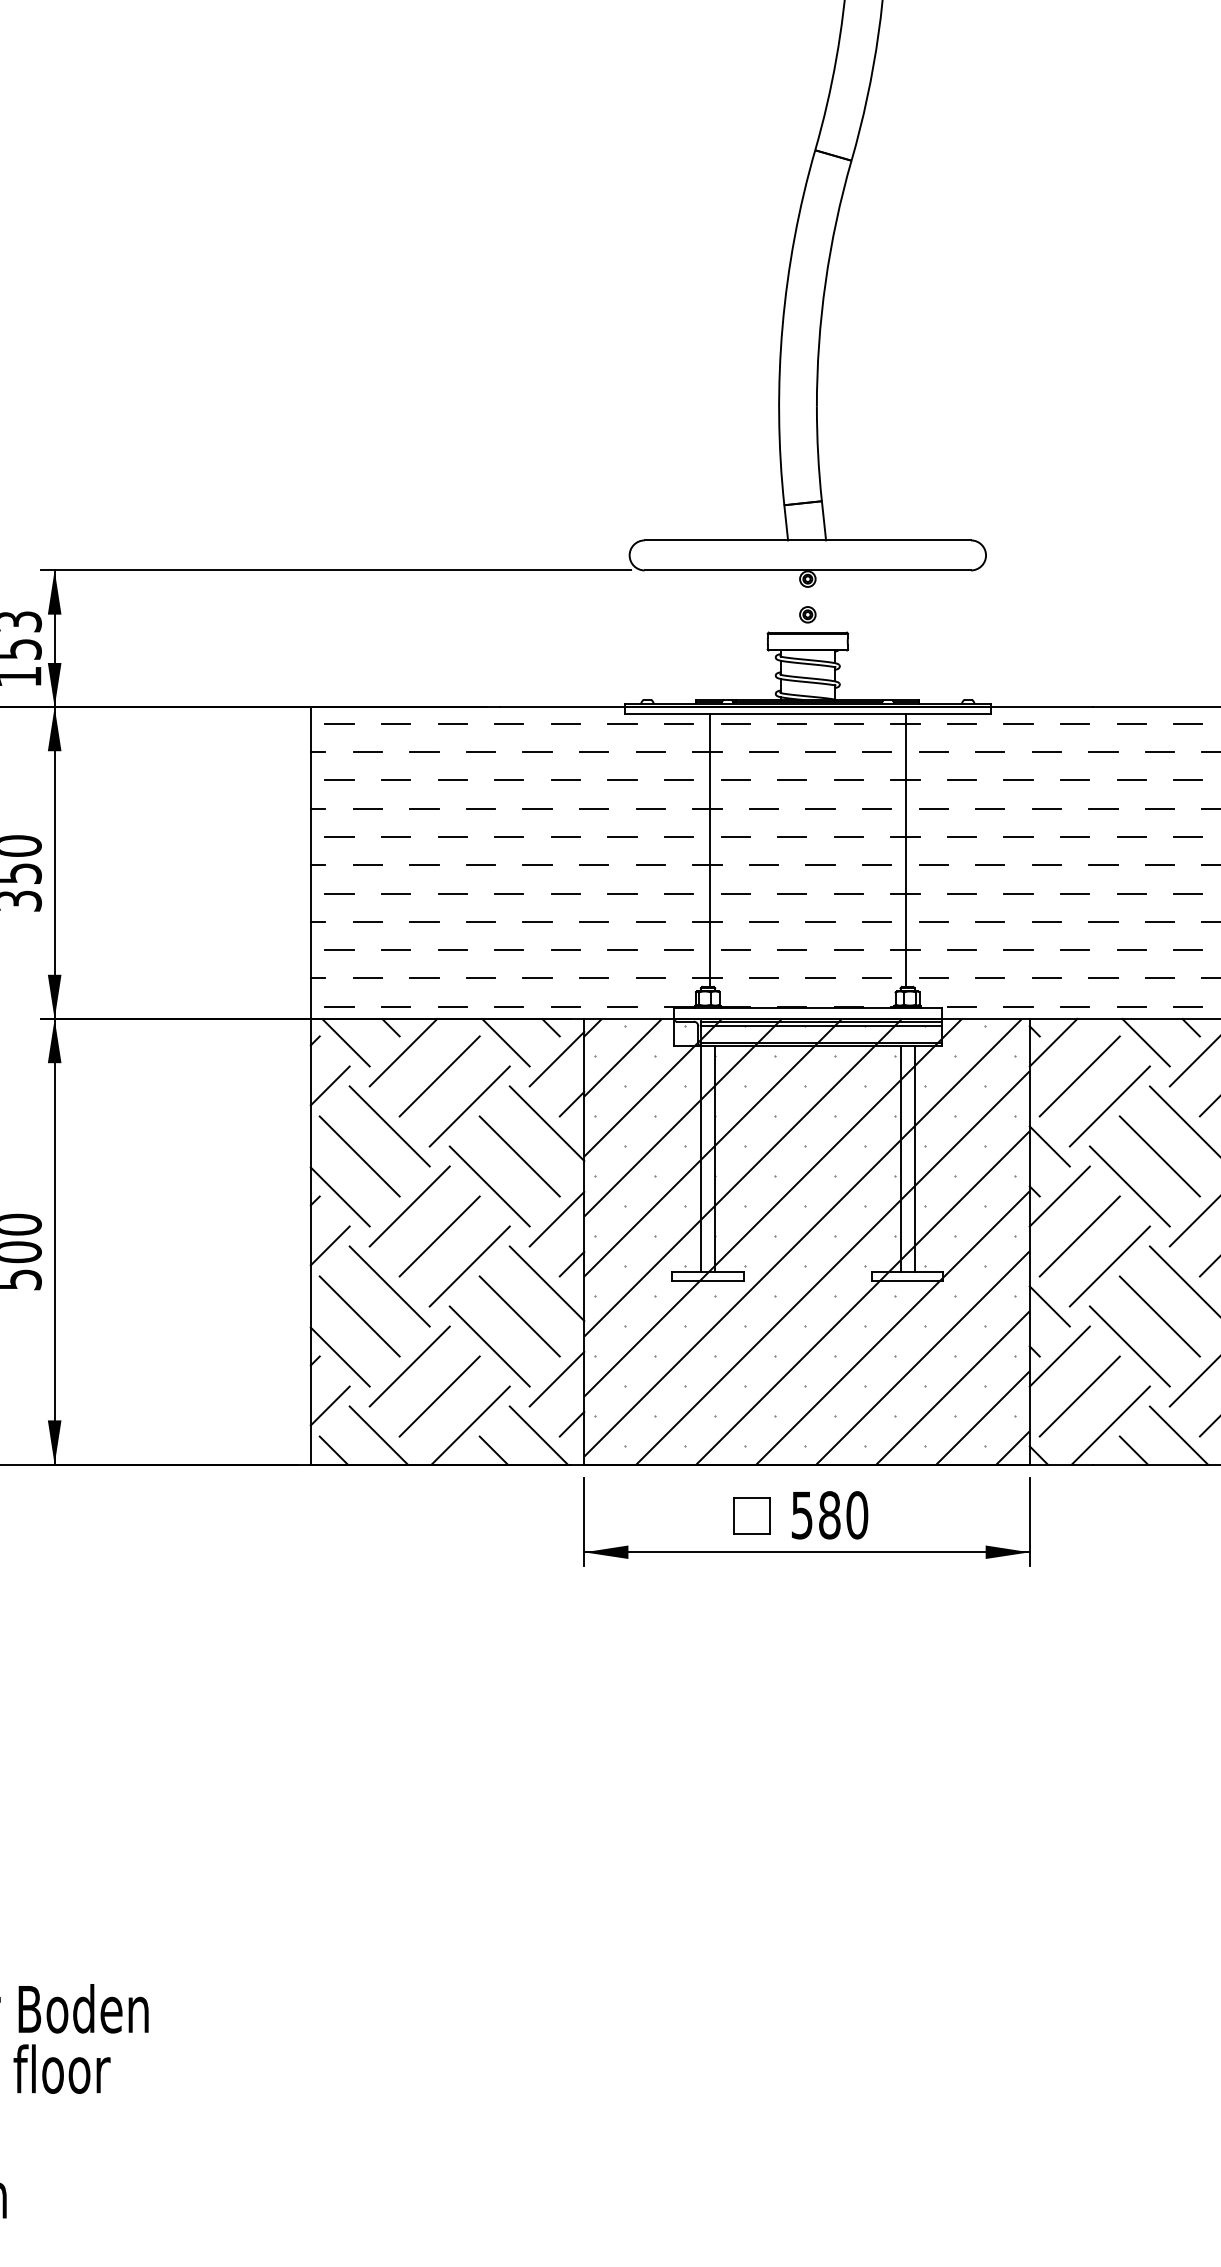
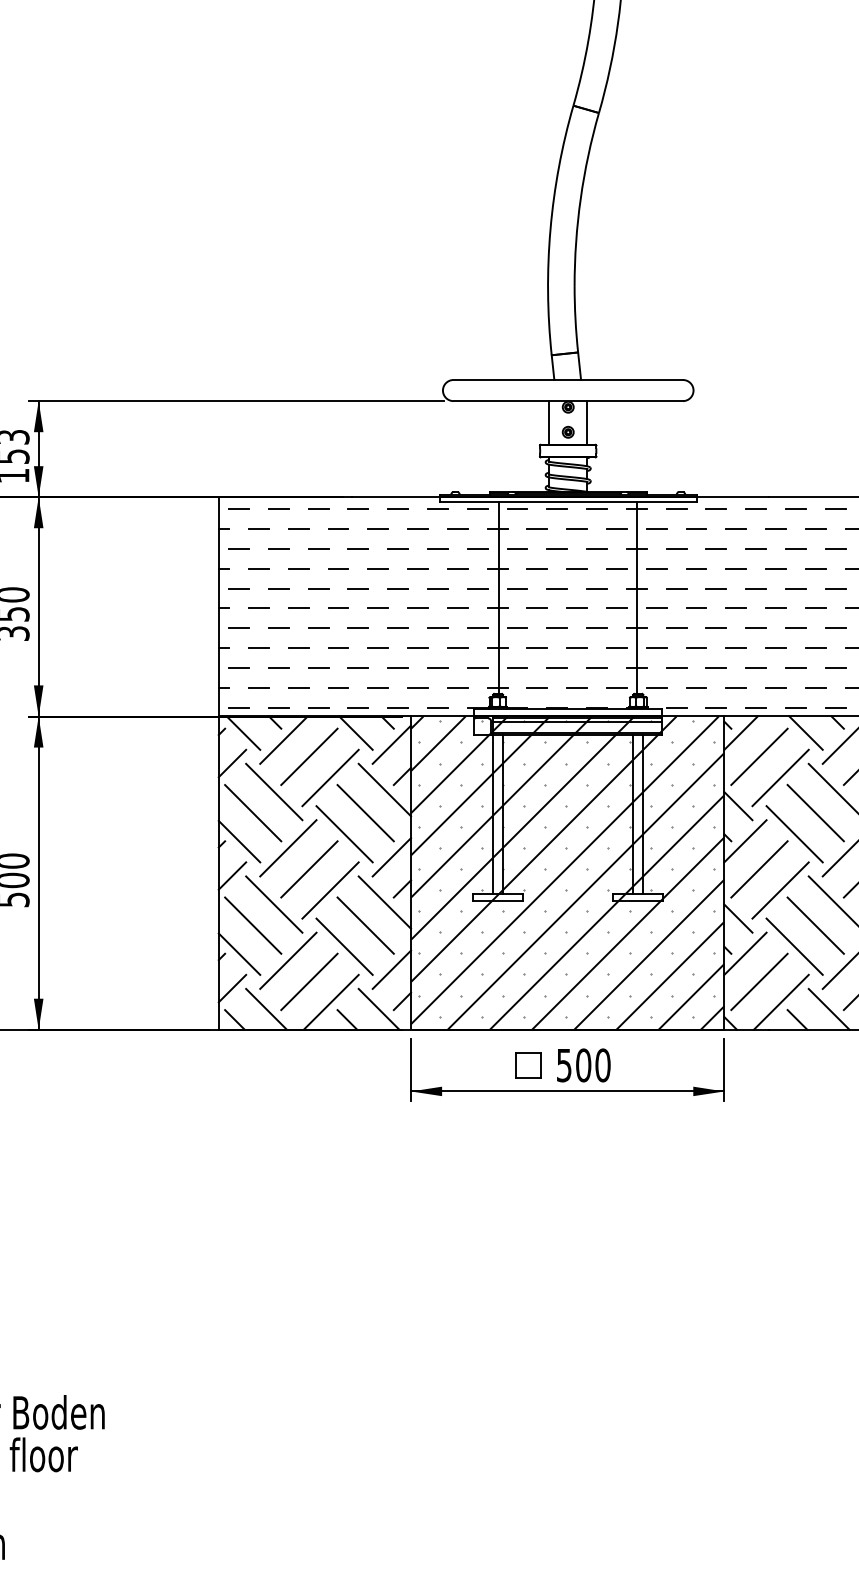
line: (780, 601) -> (549, 422), added
line: (834, 601) -> (586, 422), added
text: (829, 1515) -> (583, 1065), 580 -> 500

